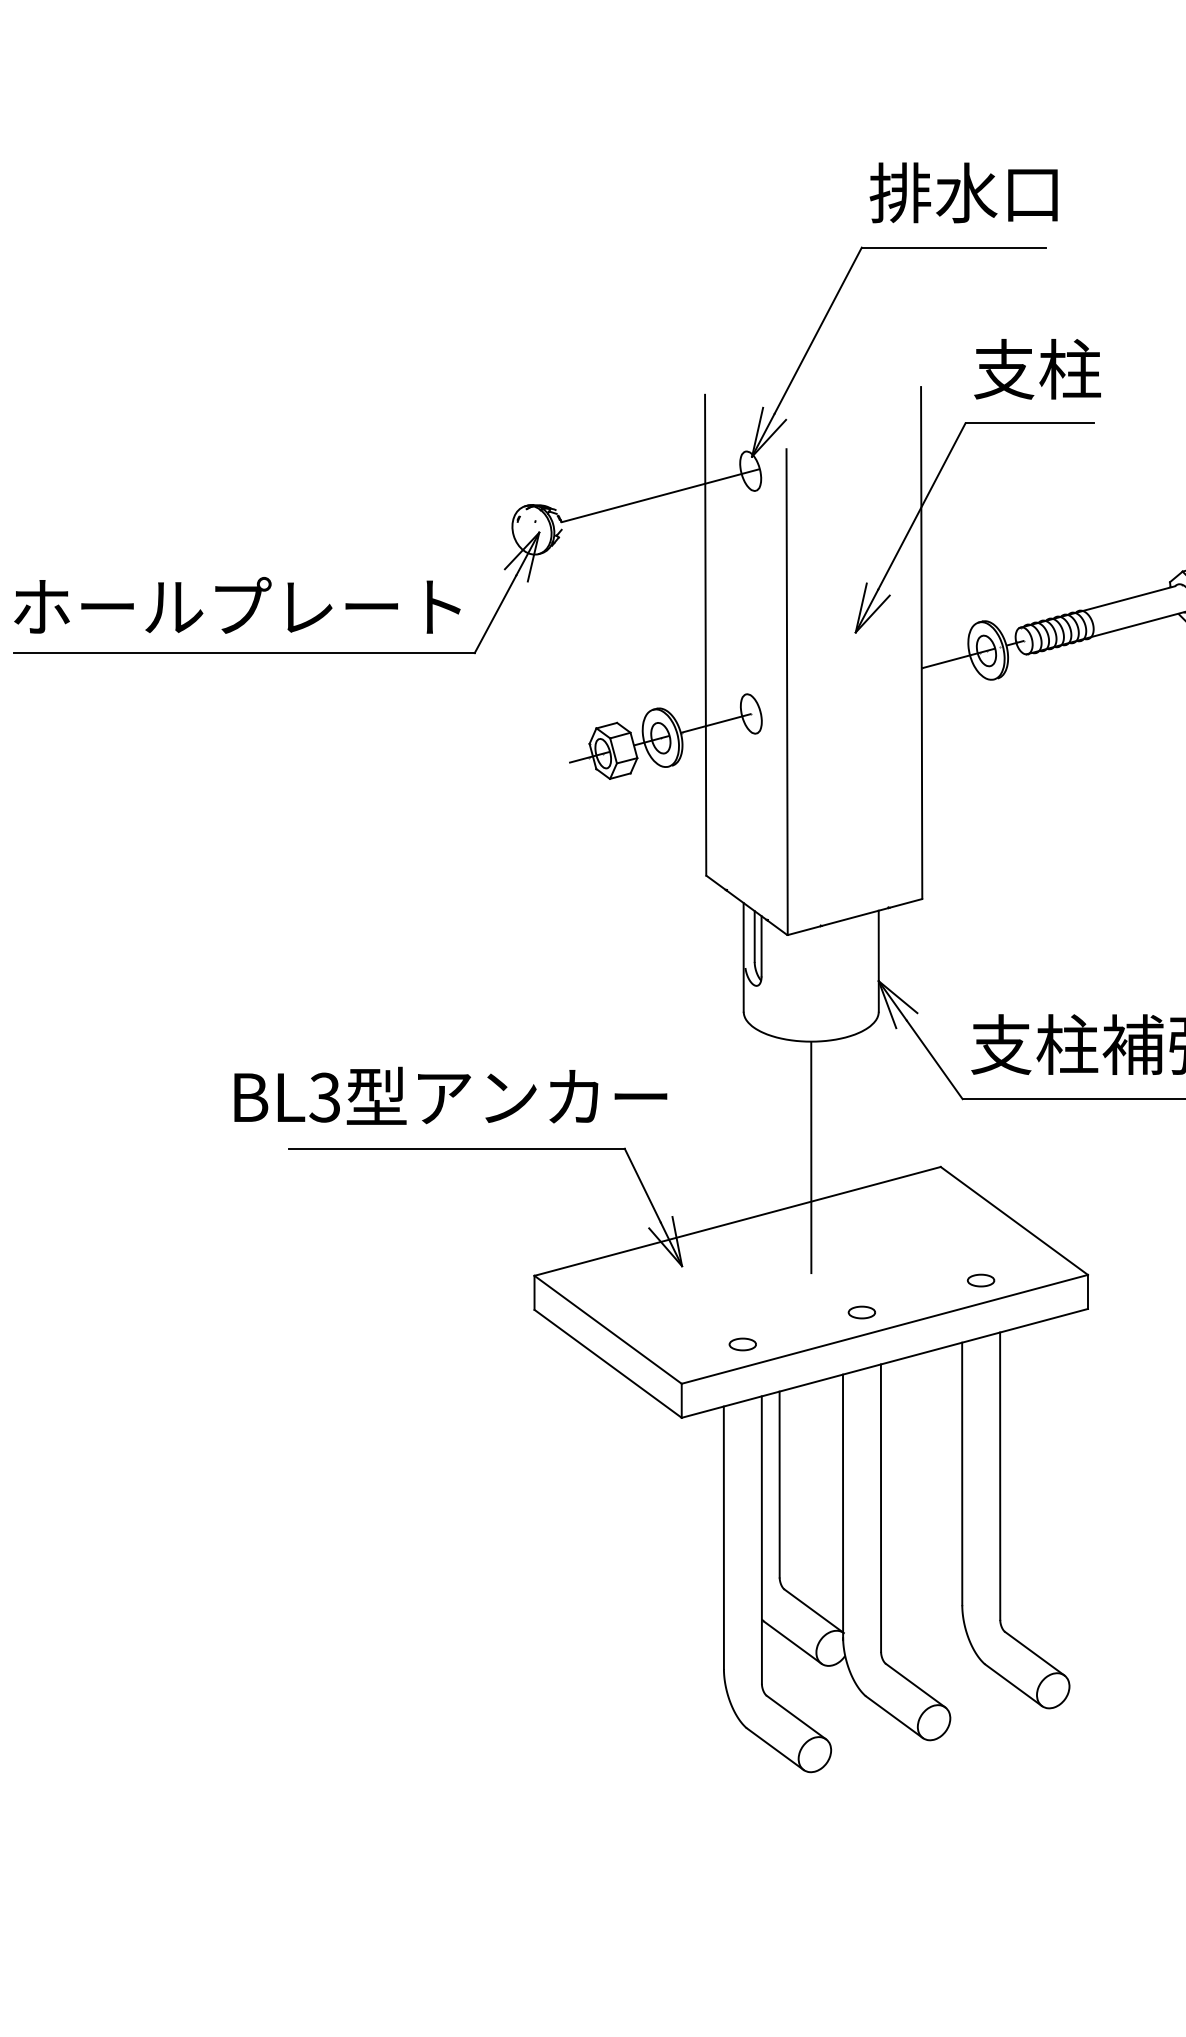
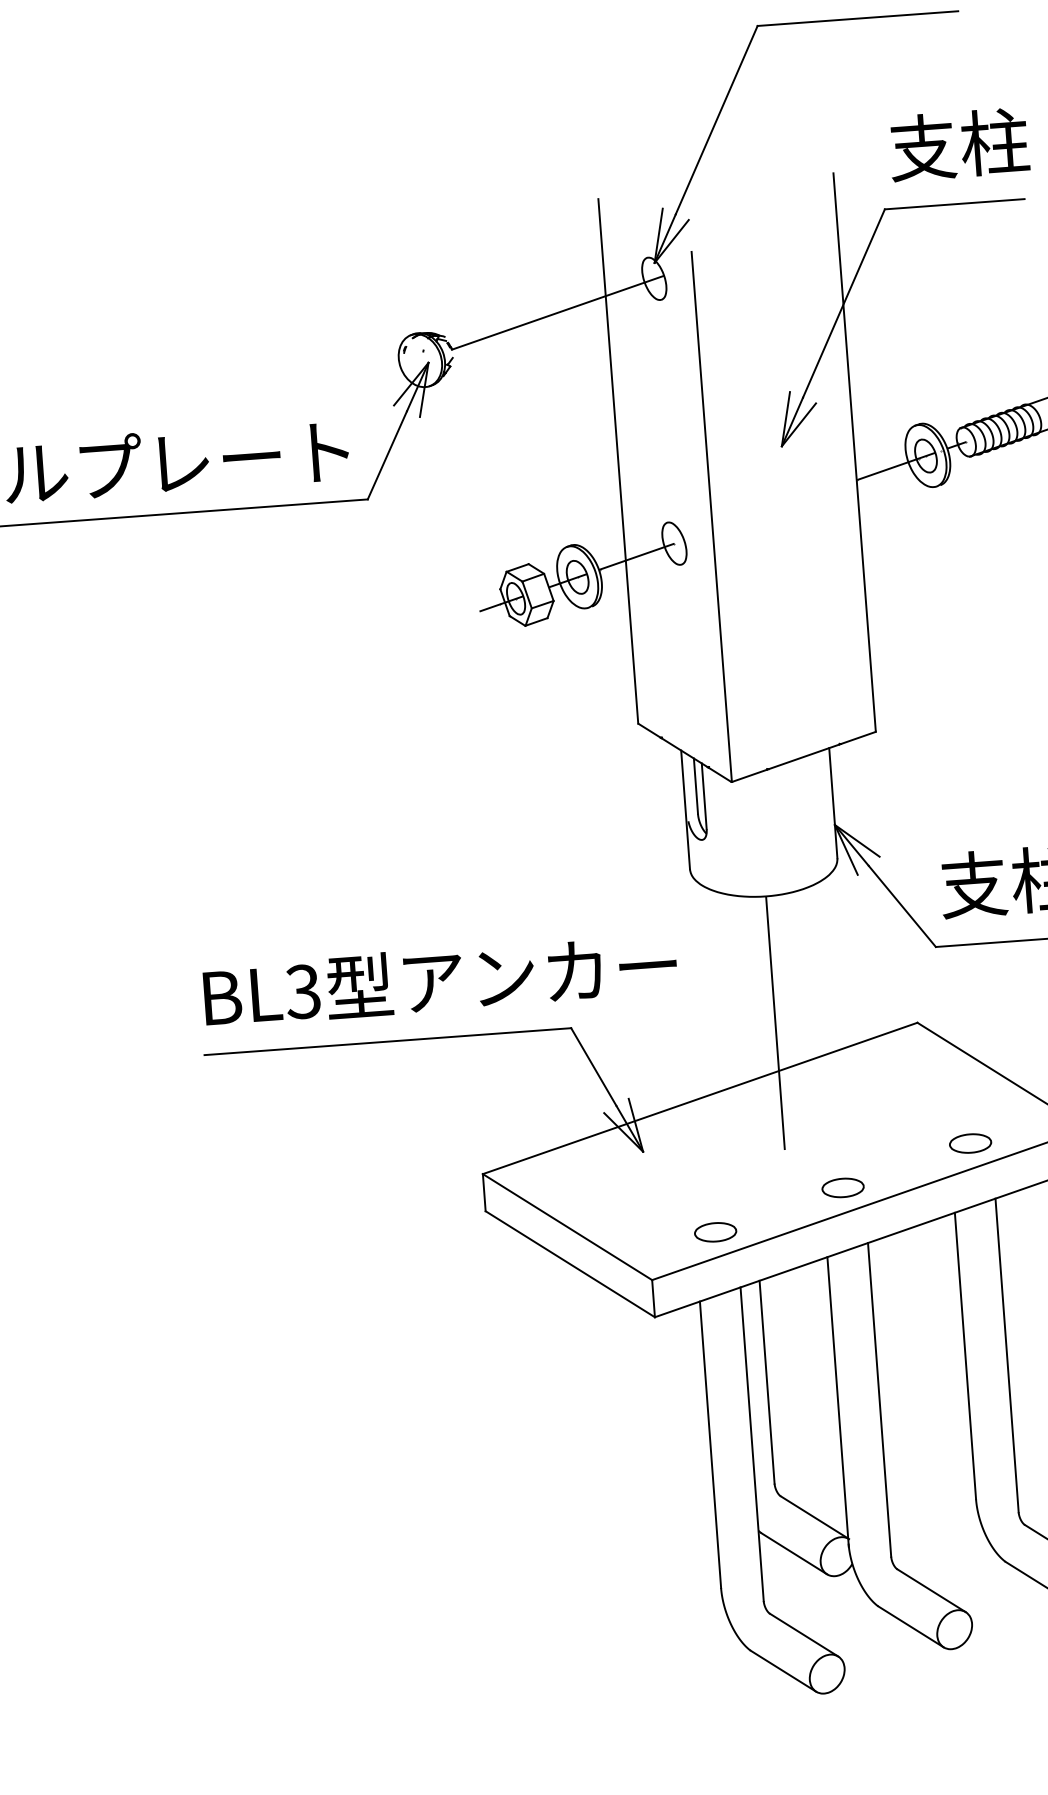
text: (450, 1095) -> (440, 979), moved
part: (980, 1280) -> (969, 1143), size x1.43
part: (861, 1312) -> (842, 1187), size x1.43
part: (742, 1344) -> (715, 1232), size x1.43

